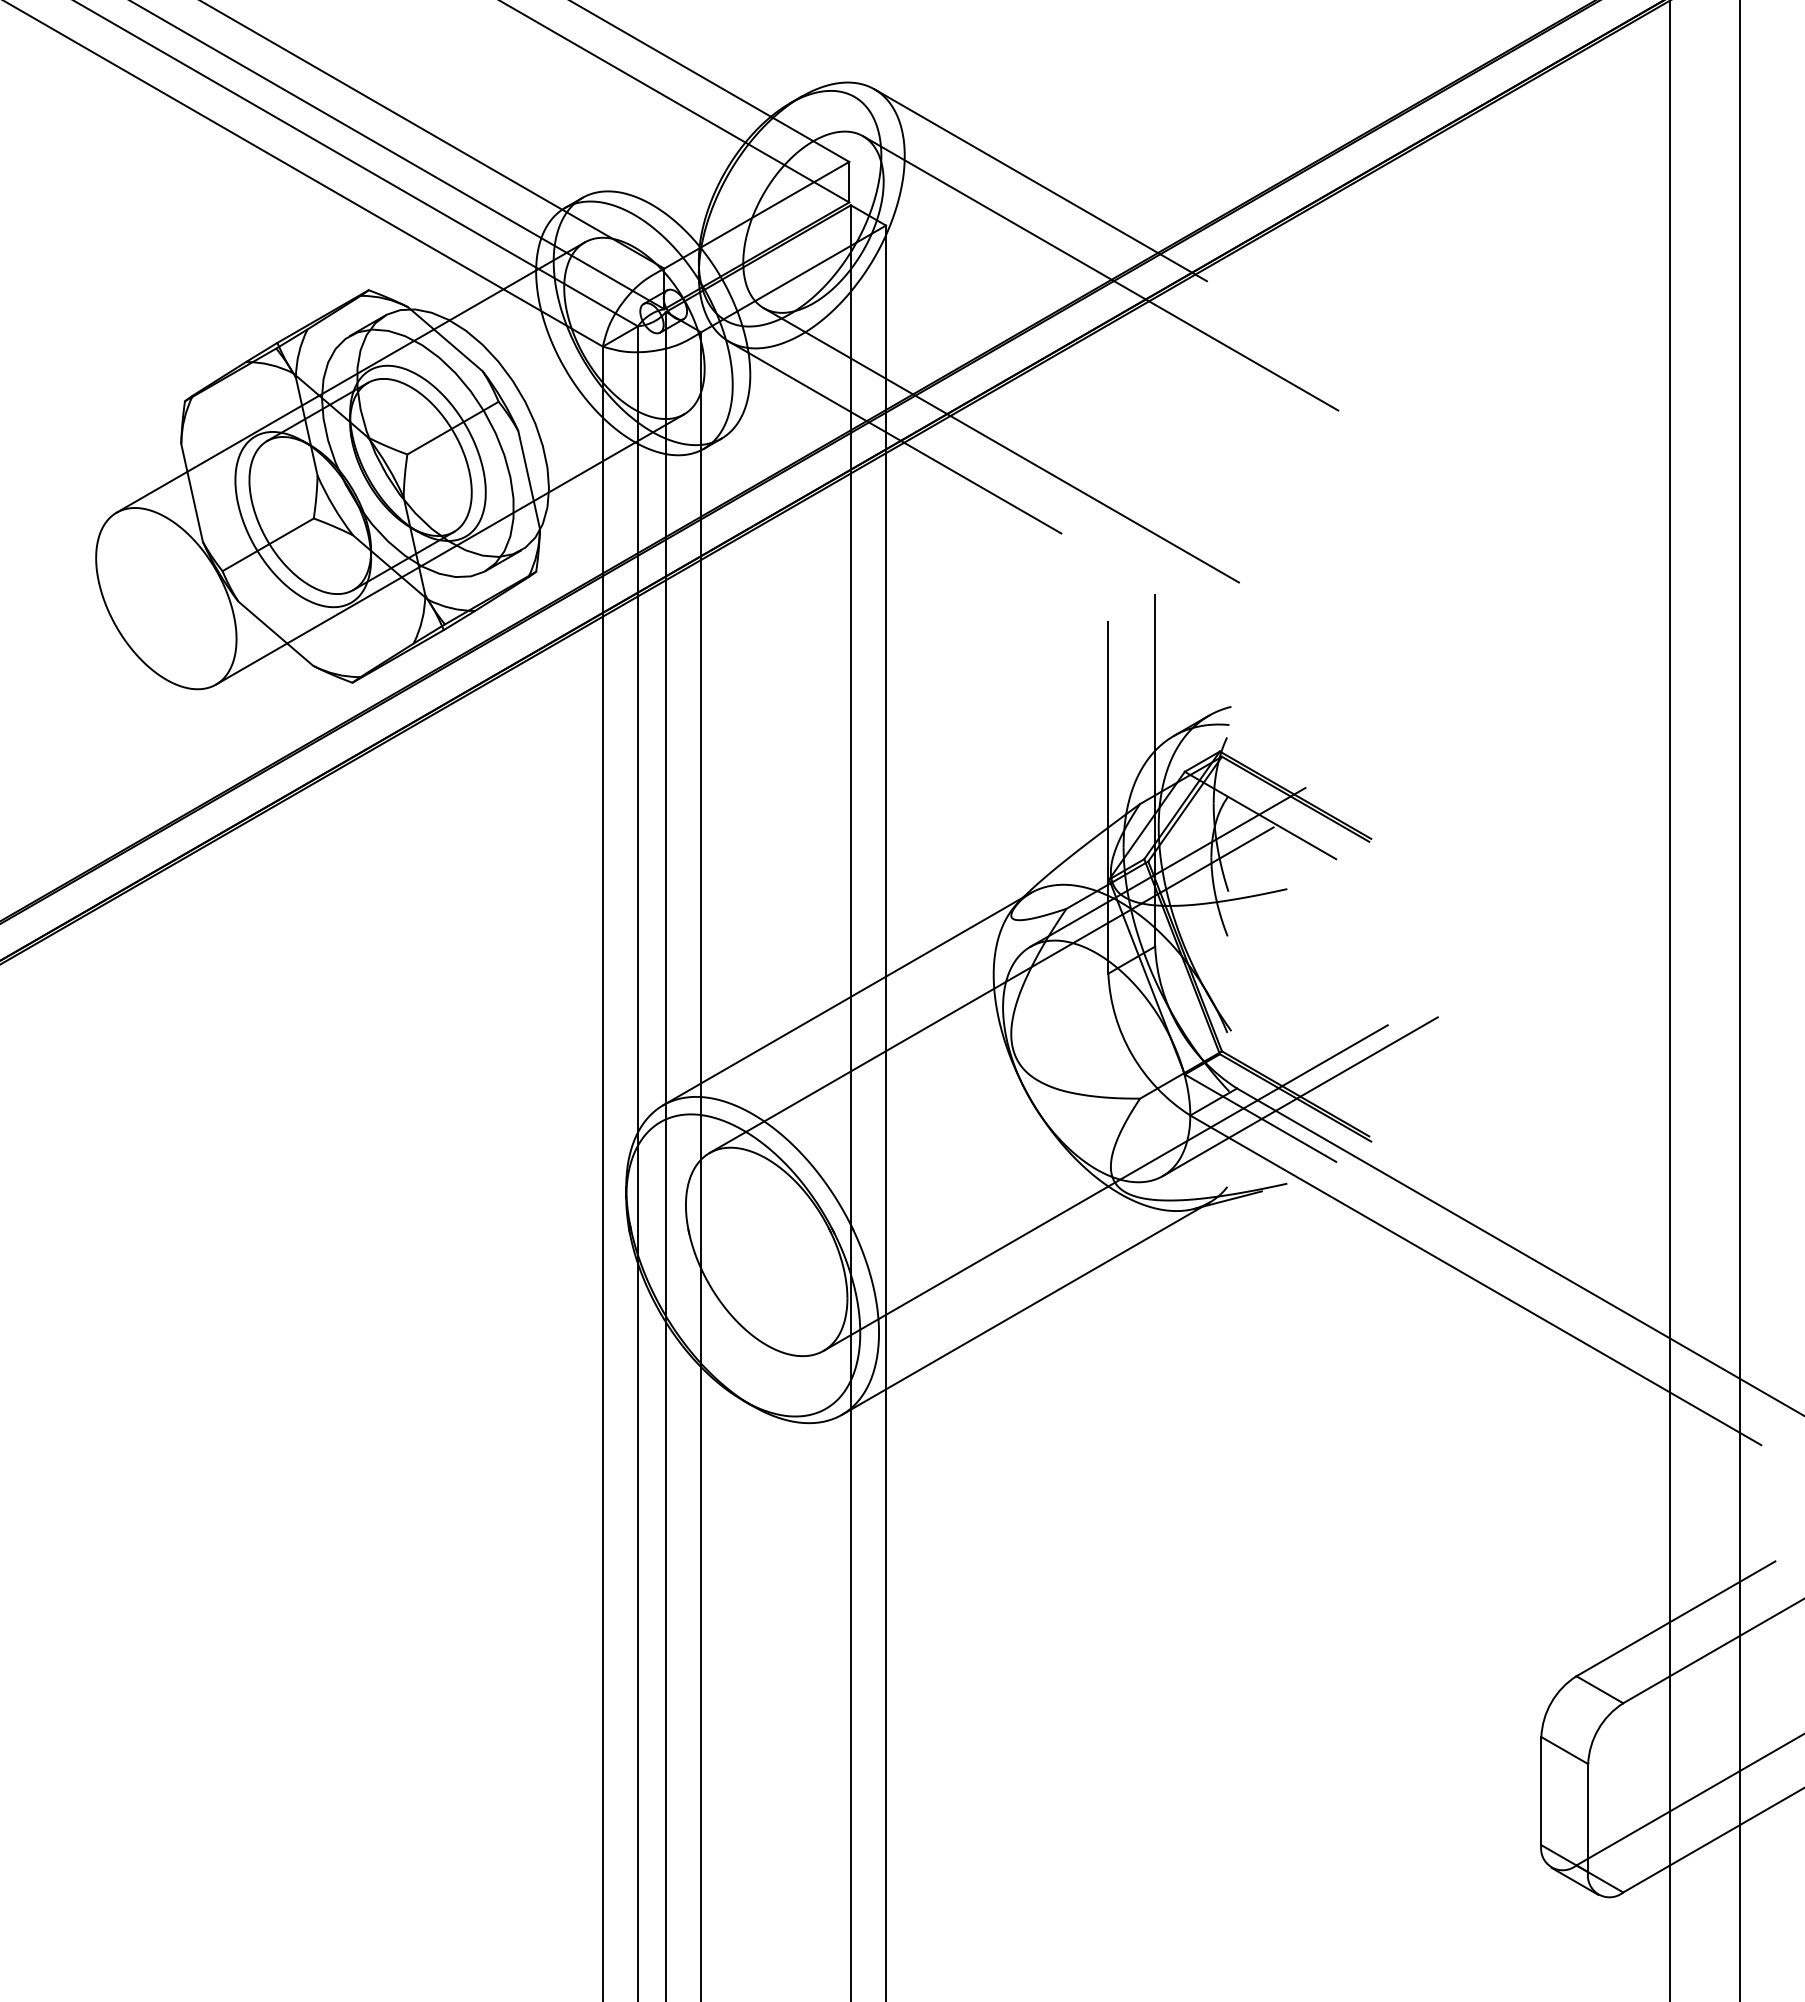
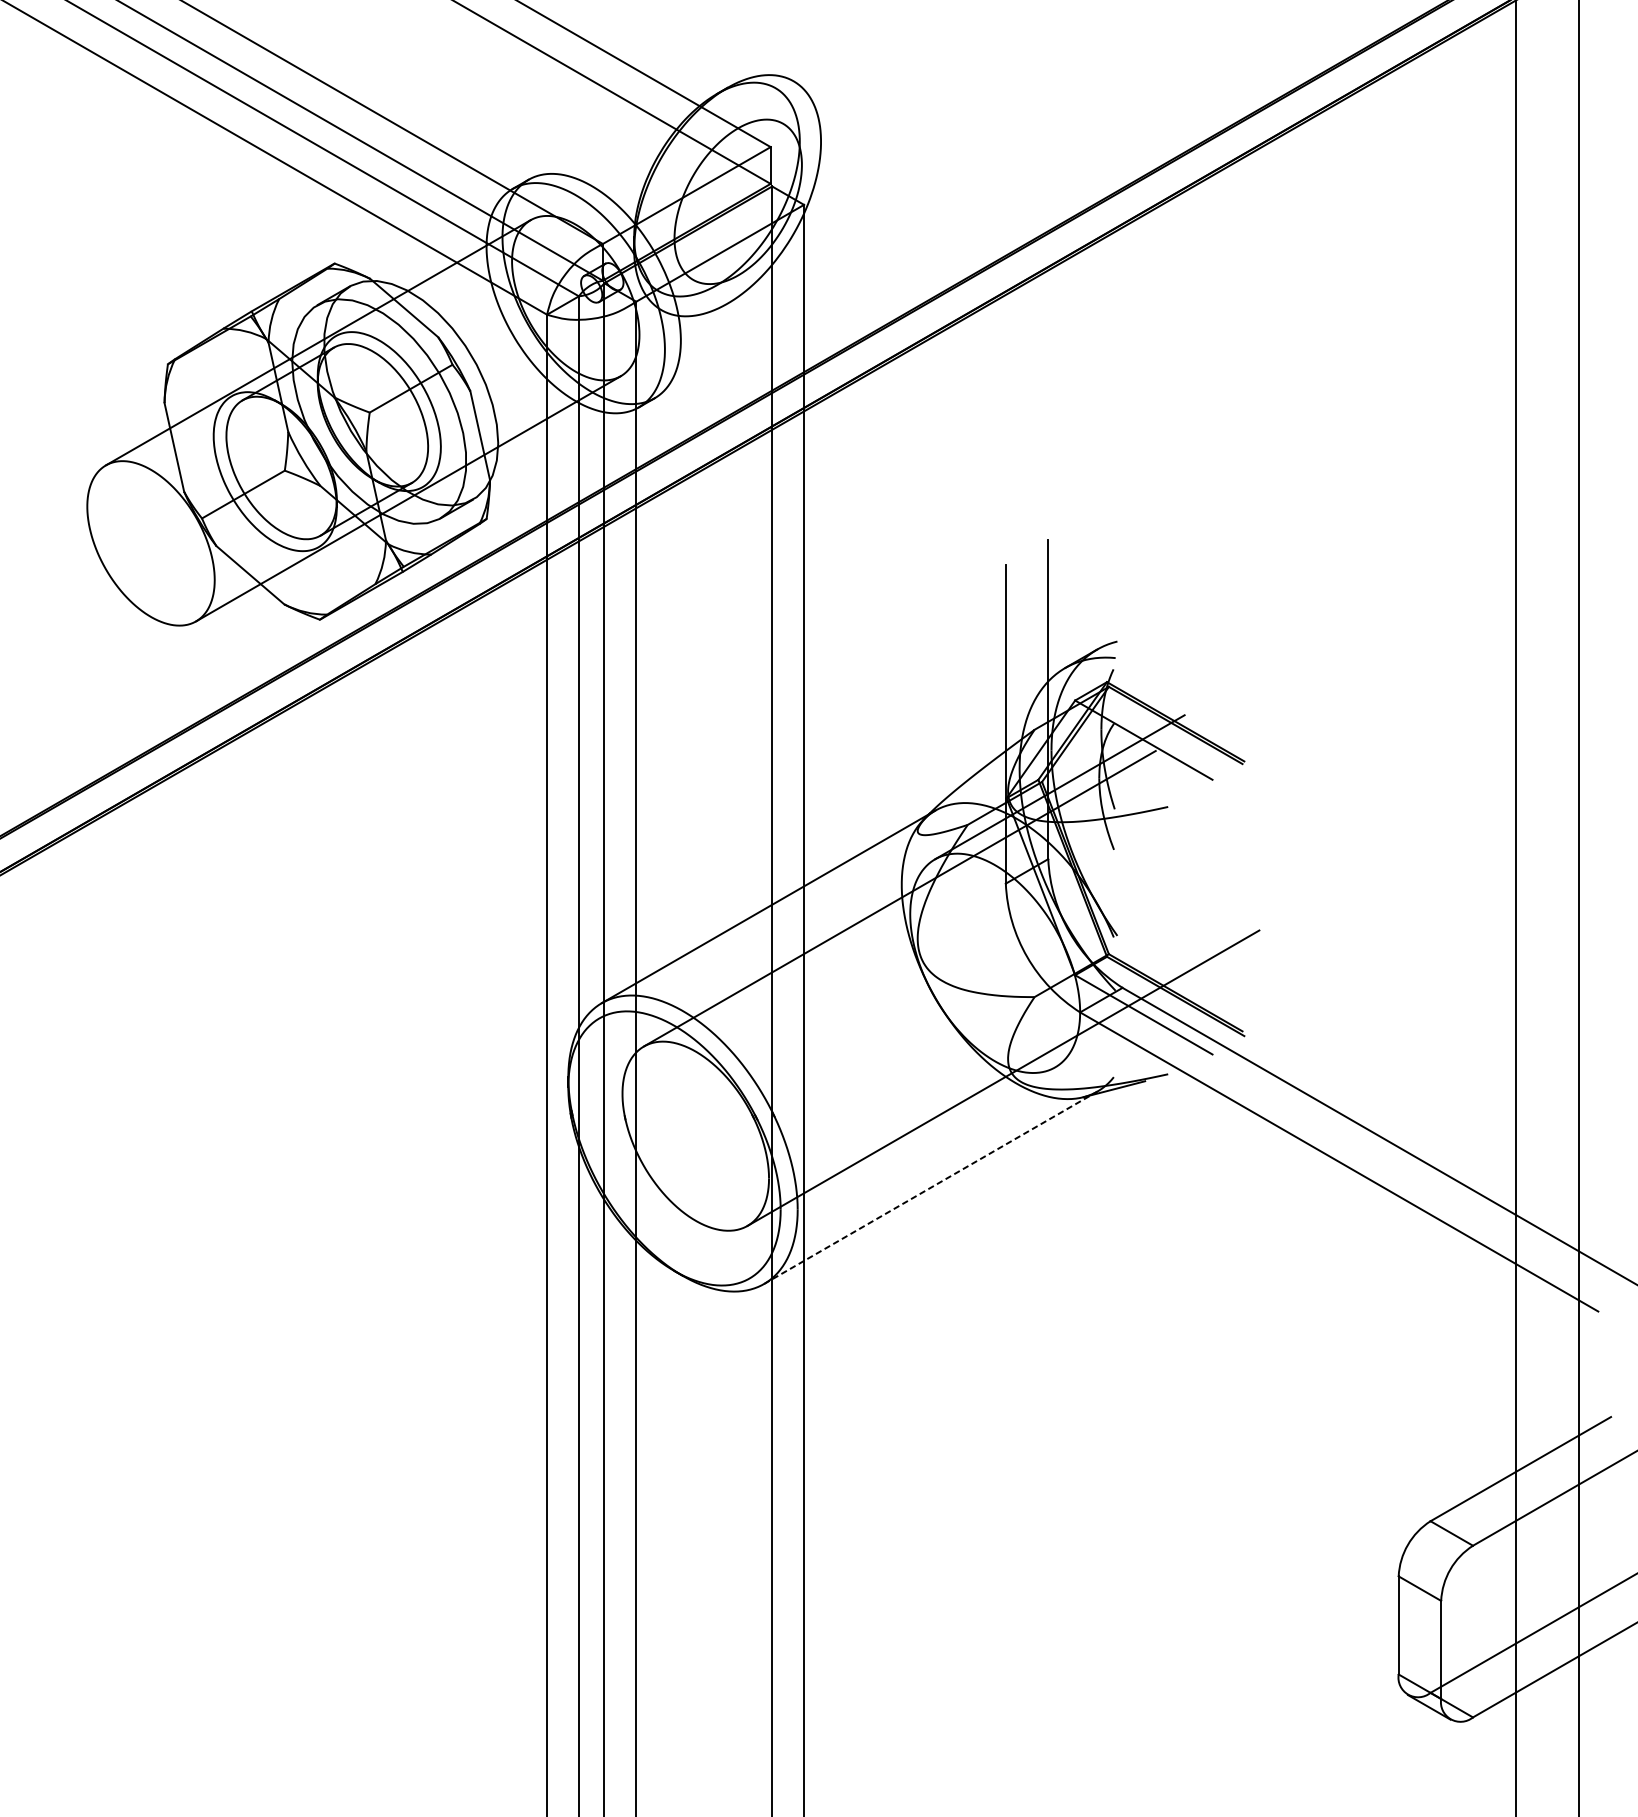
line: (1040, 185) -> (944, 168), removed
line: (1100, 273) -> (998, 248), removed
line: (894, 437) -> (811, 397), removed
line: (1000, 445) -> (907, 404), removed
line: (1299, 1096) -> (1179, 995), removed
line: (1026, 1308) -> (931, 1187), solid -> dashed

